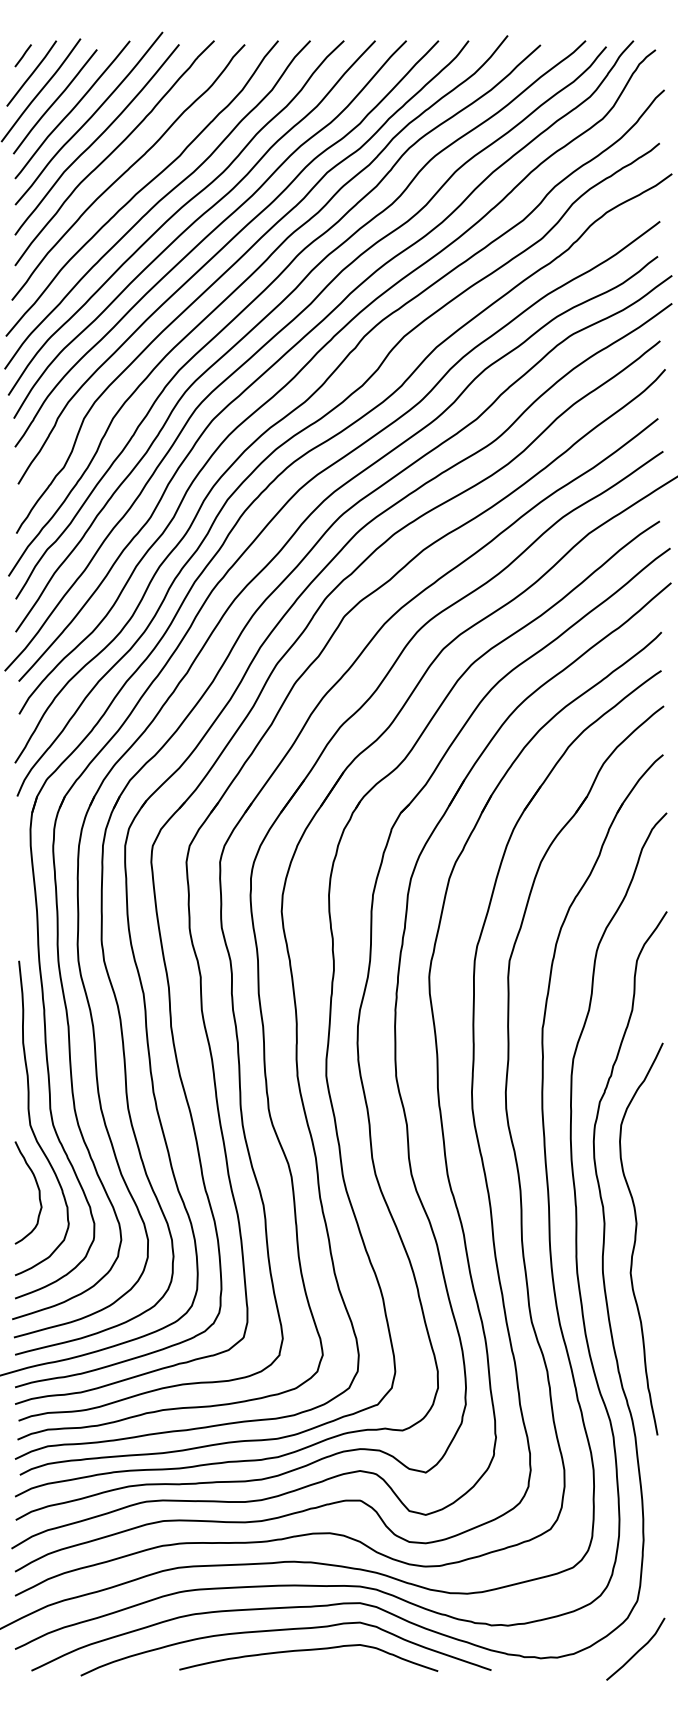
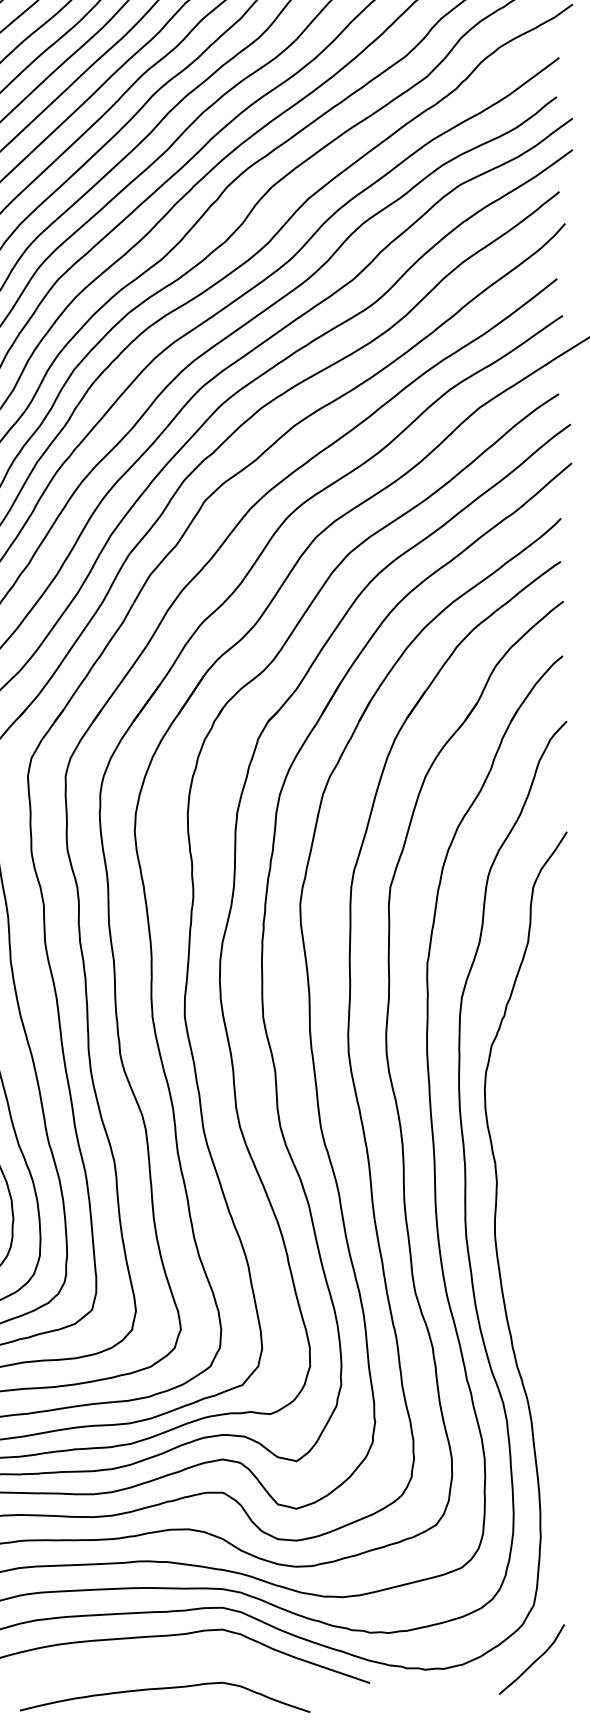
curve: (636, 1238) -> (532, 1198), removed
curve: (308, 1650) -> (164, 1688), moved

